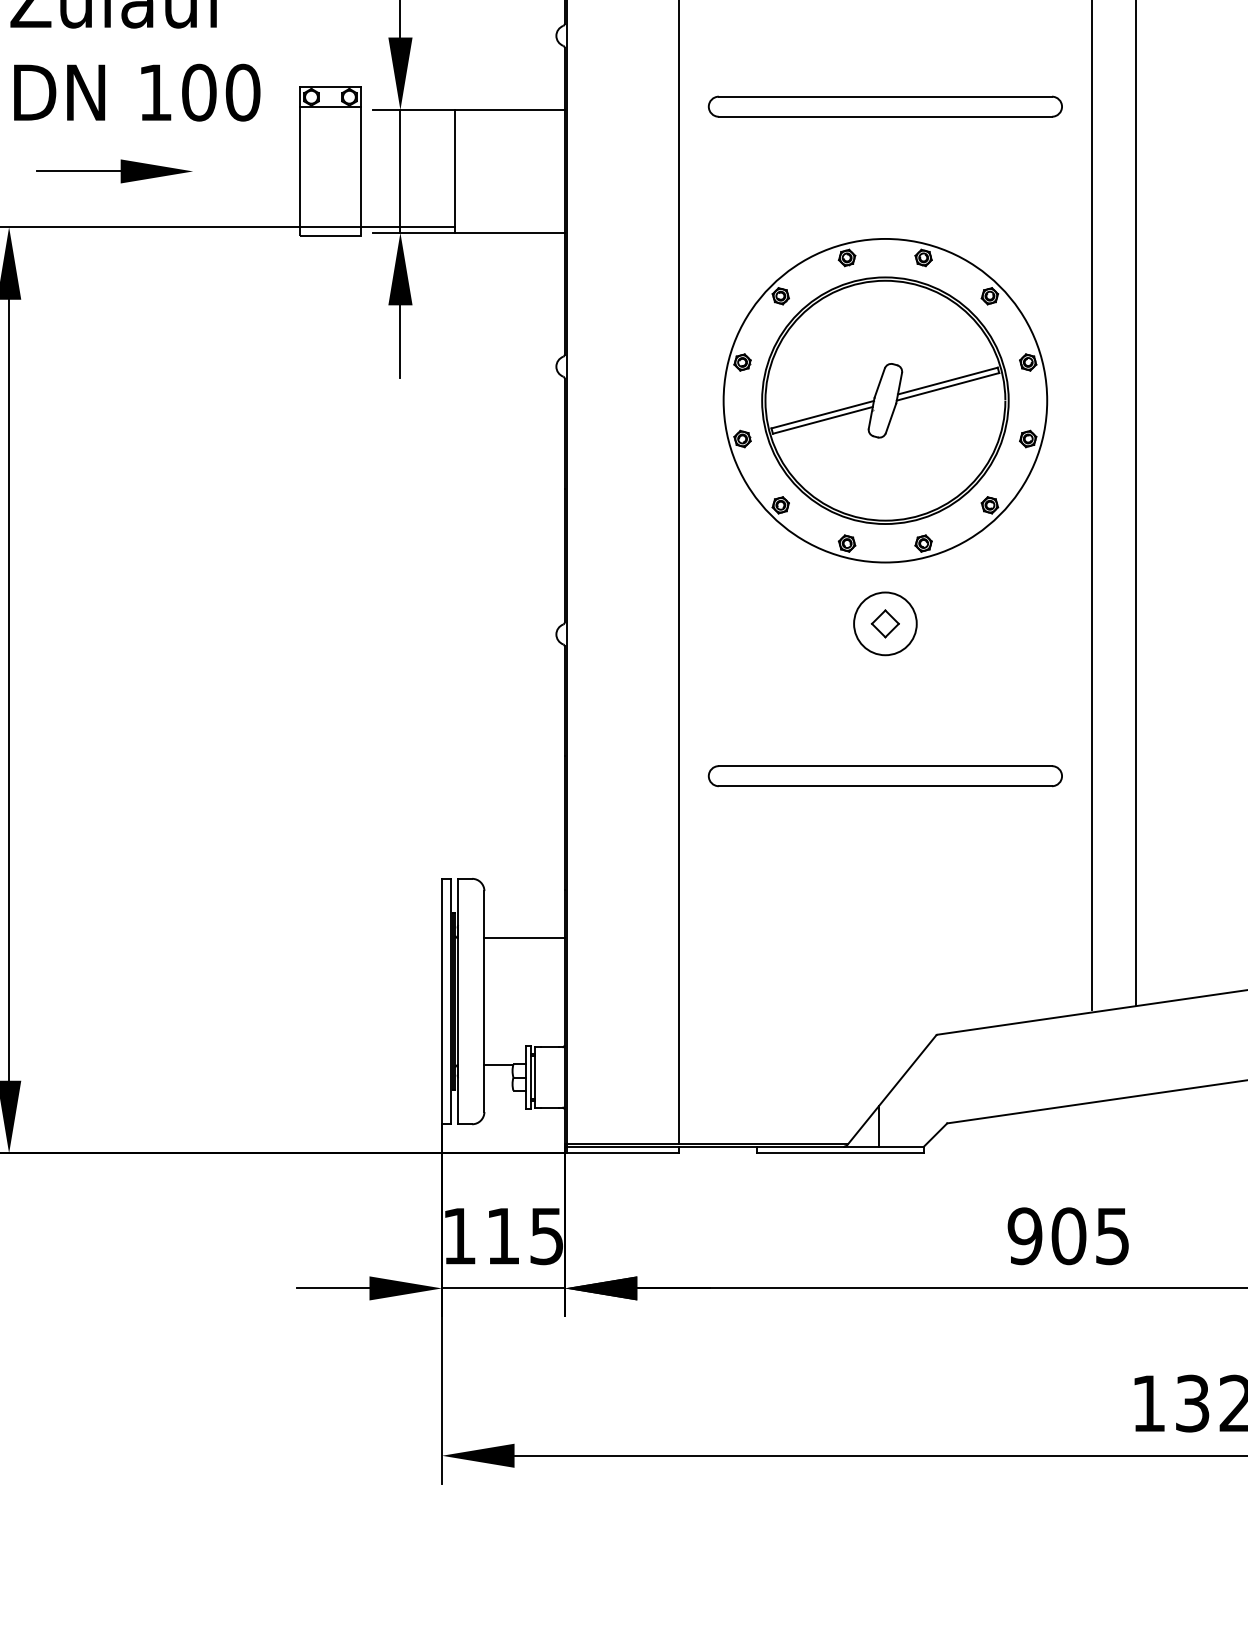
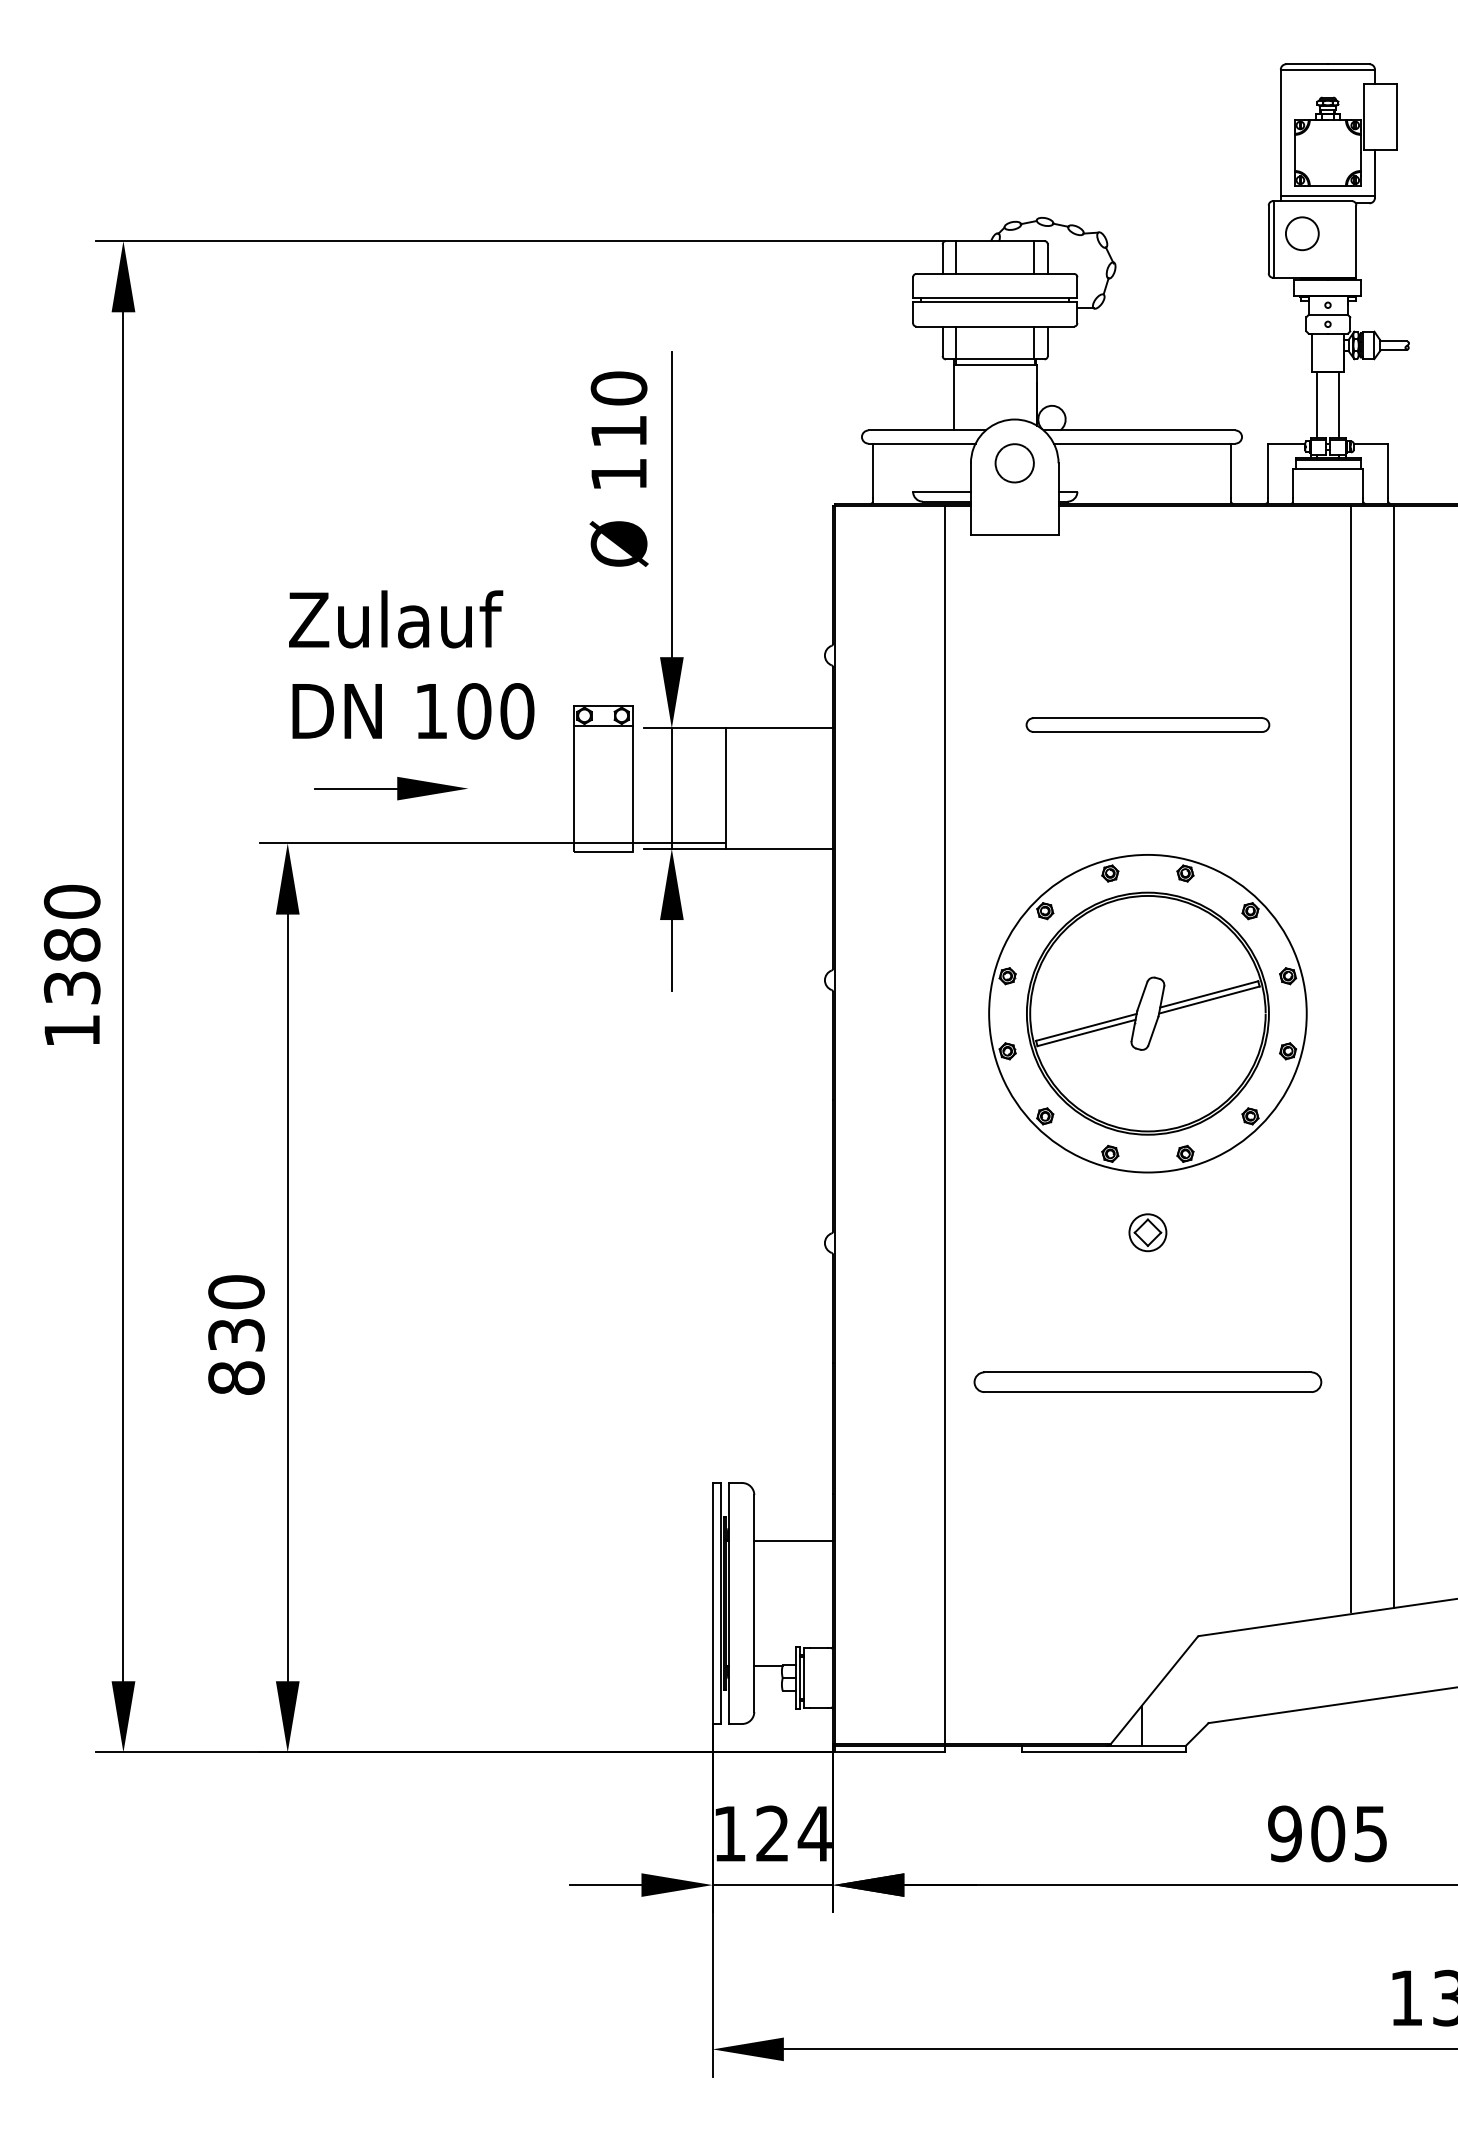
part: (884, 106) -> (1147, 724), size x0.7
circle: (884, 623) -> (1147, 1232), size x0.6
text: (524, 1235) -> (793, 1833), 115 -> 124

